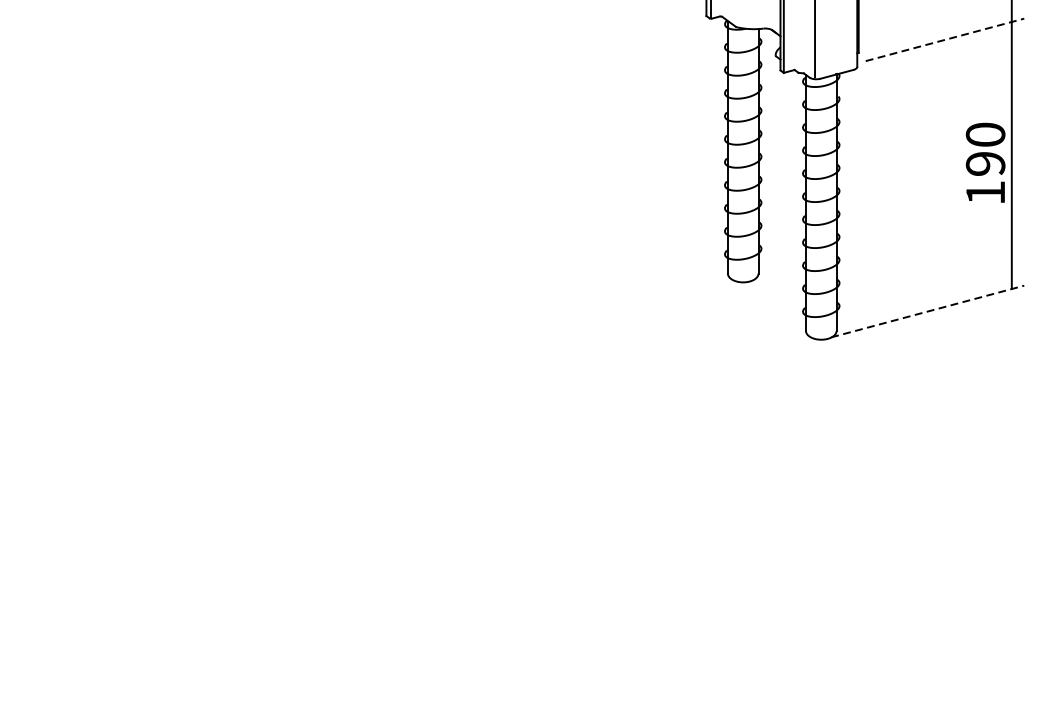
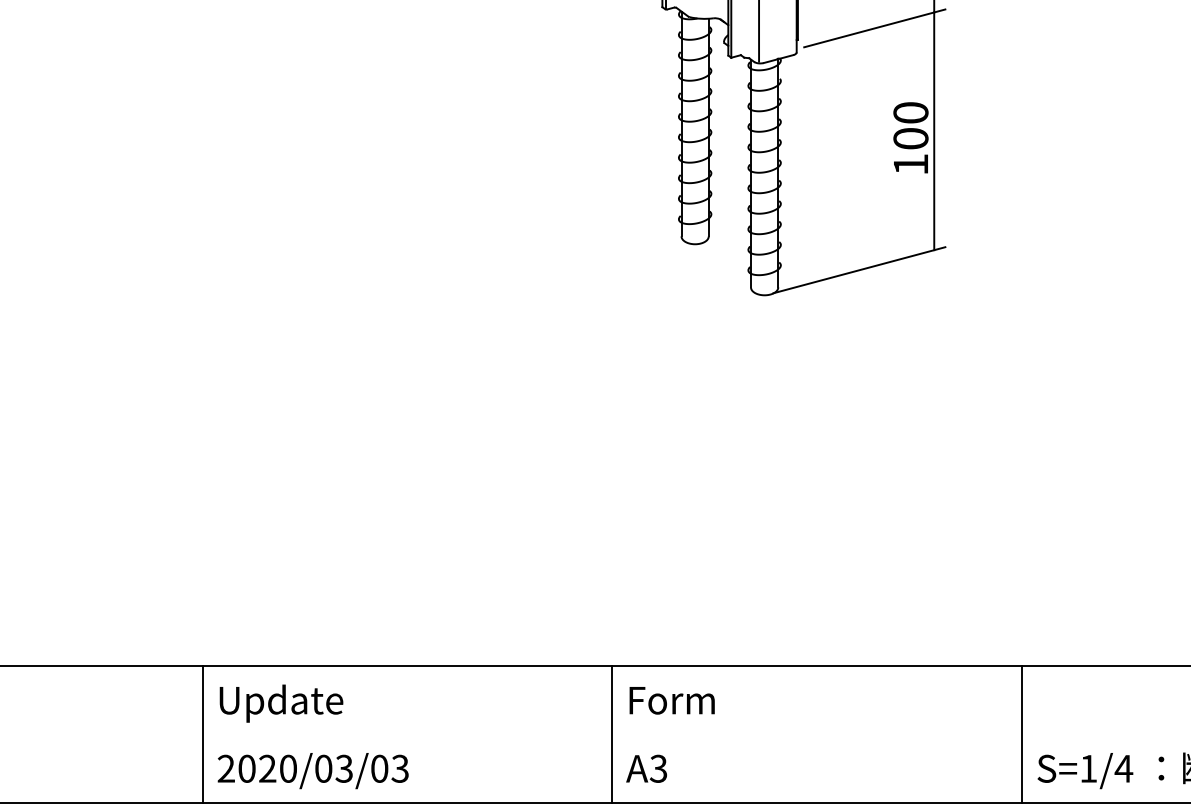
line: (945, 40) -> (875, 28), dashed -> solid
text: (985, 163) -> (910, 138), 190 -> 100
line: (927, 311) -> (859, 270), dashed -> solid

